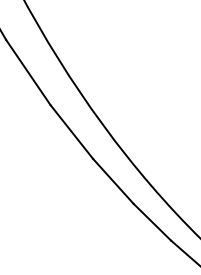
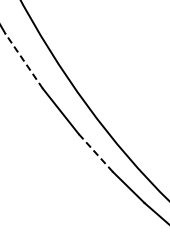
line: (27, 71) -> (23, 60), solid -> dashed
line: (112, 181) -> (95, 153), solid -> dashed

